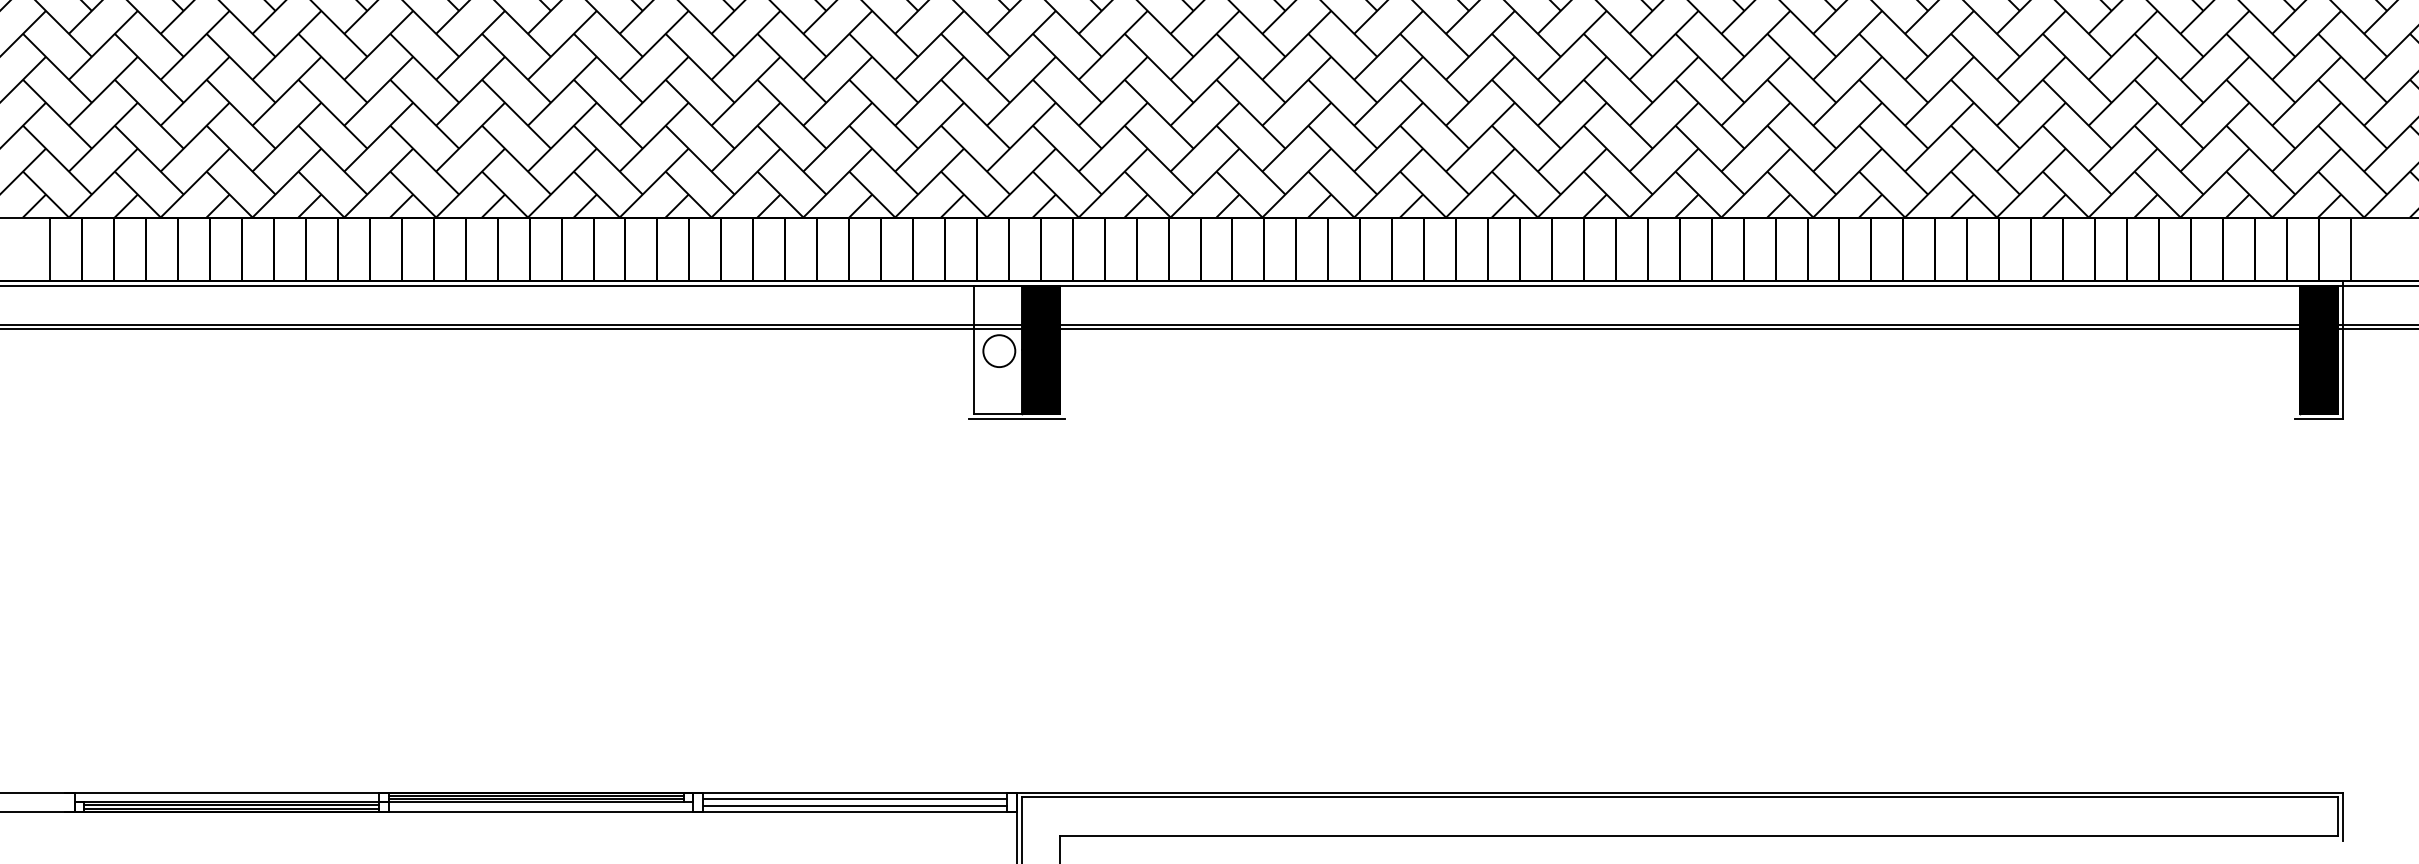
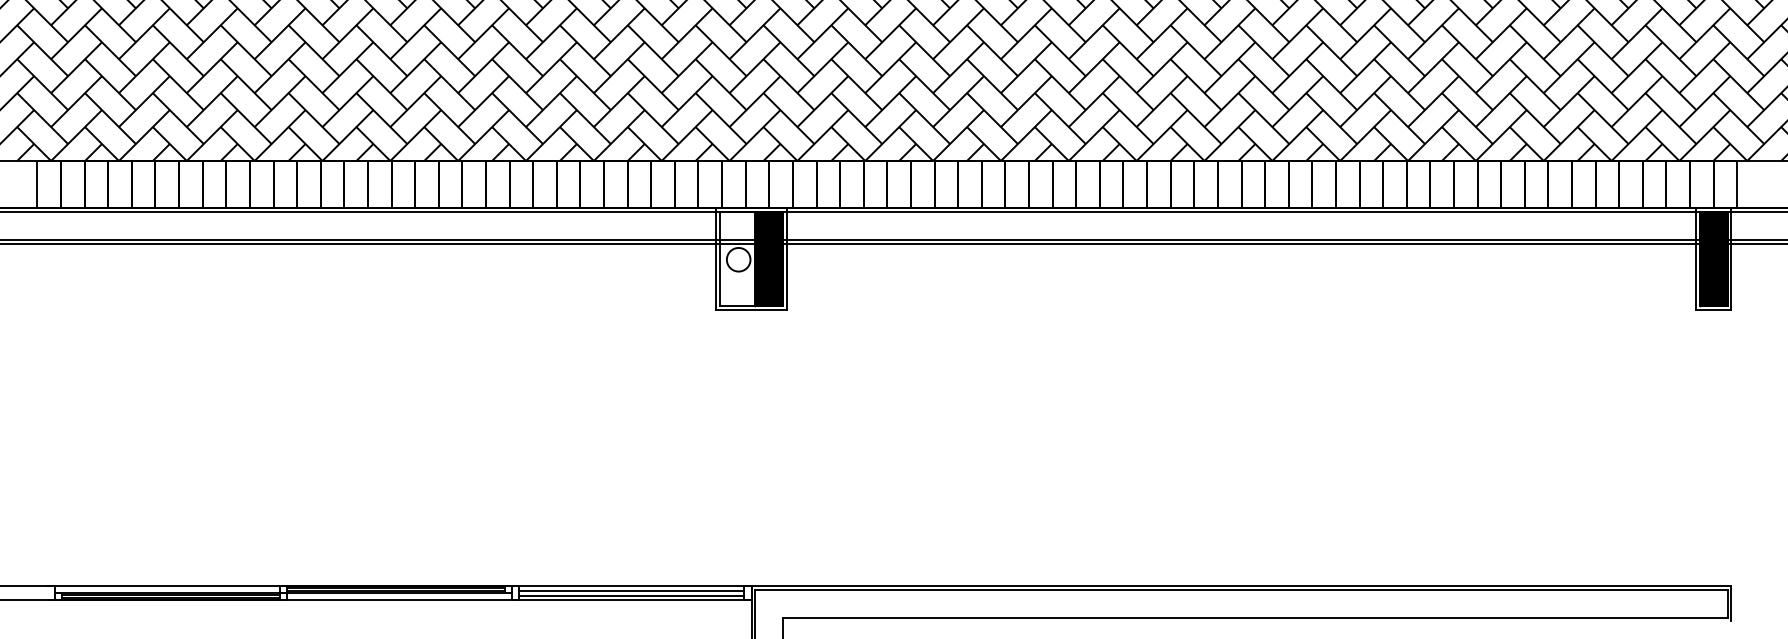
line: (968, 349) -> (715, 258), added
line: (1064, 349) -> (786, 258), added
line: (2294, 349) -> (1695, 258), added

